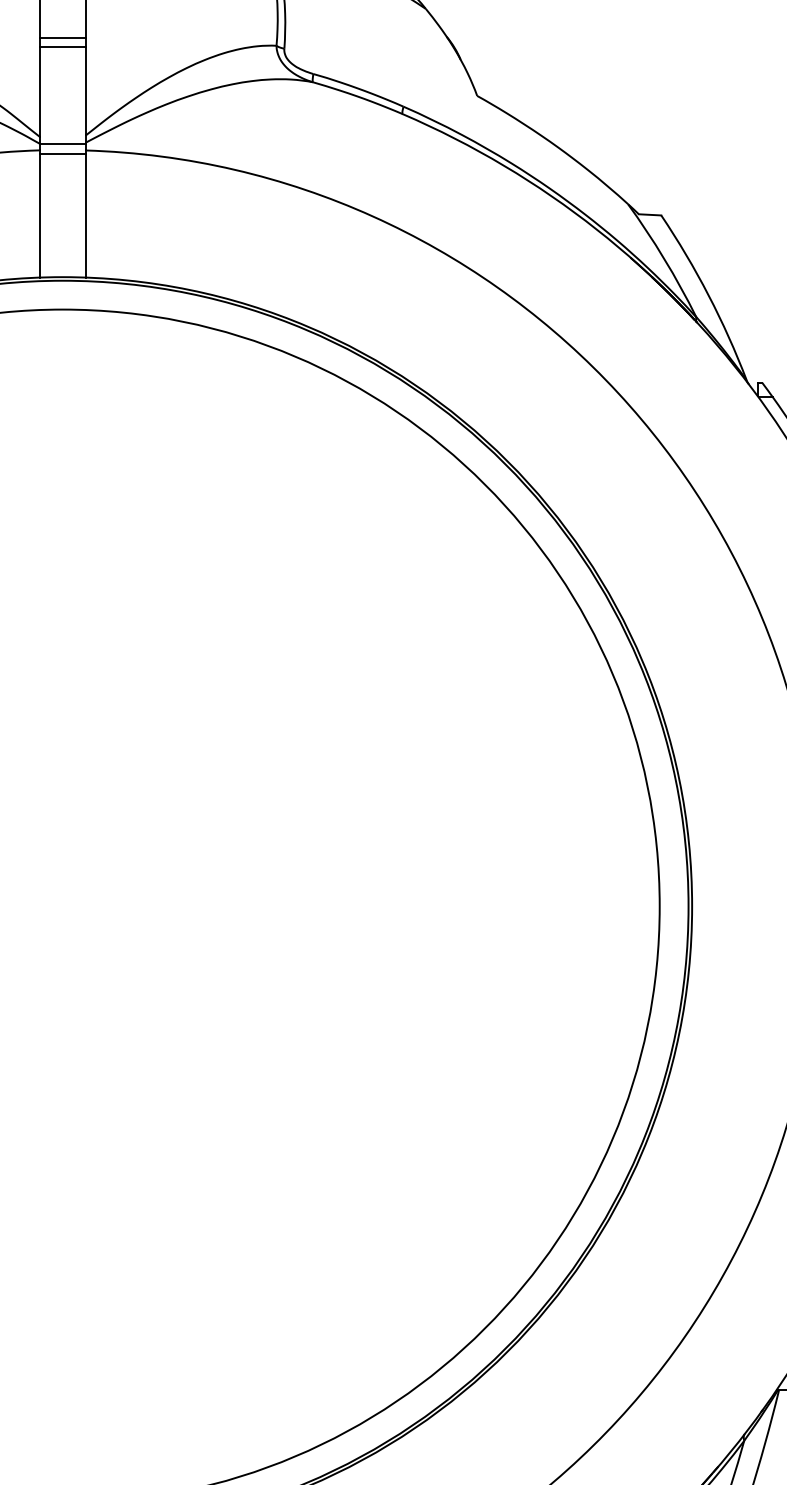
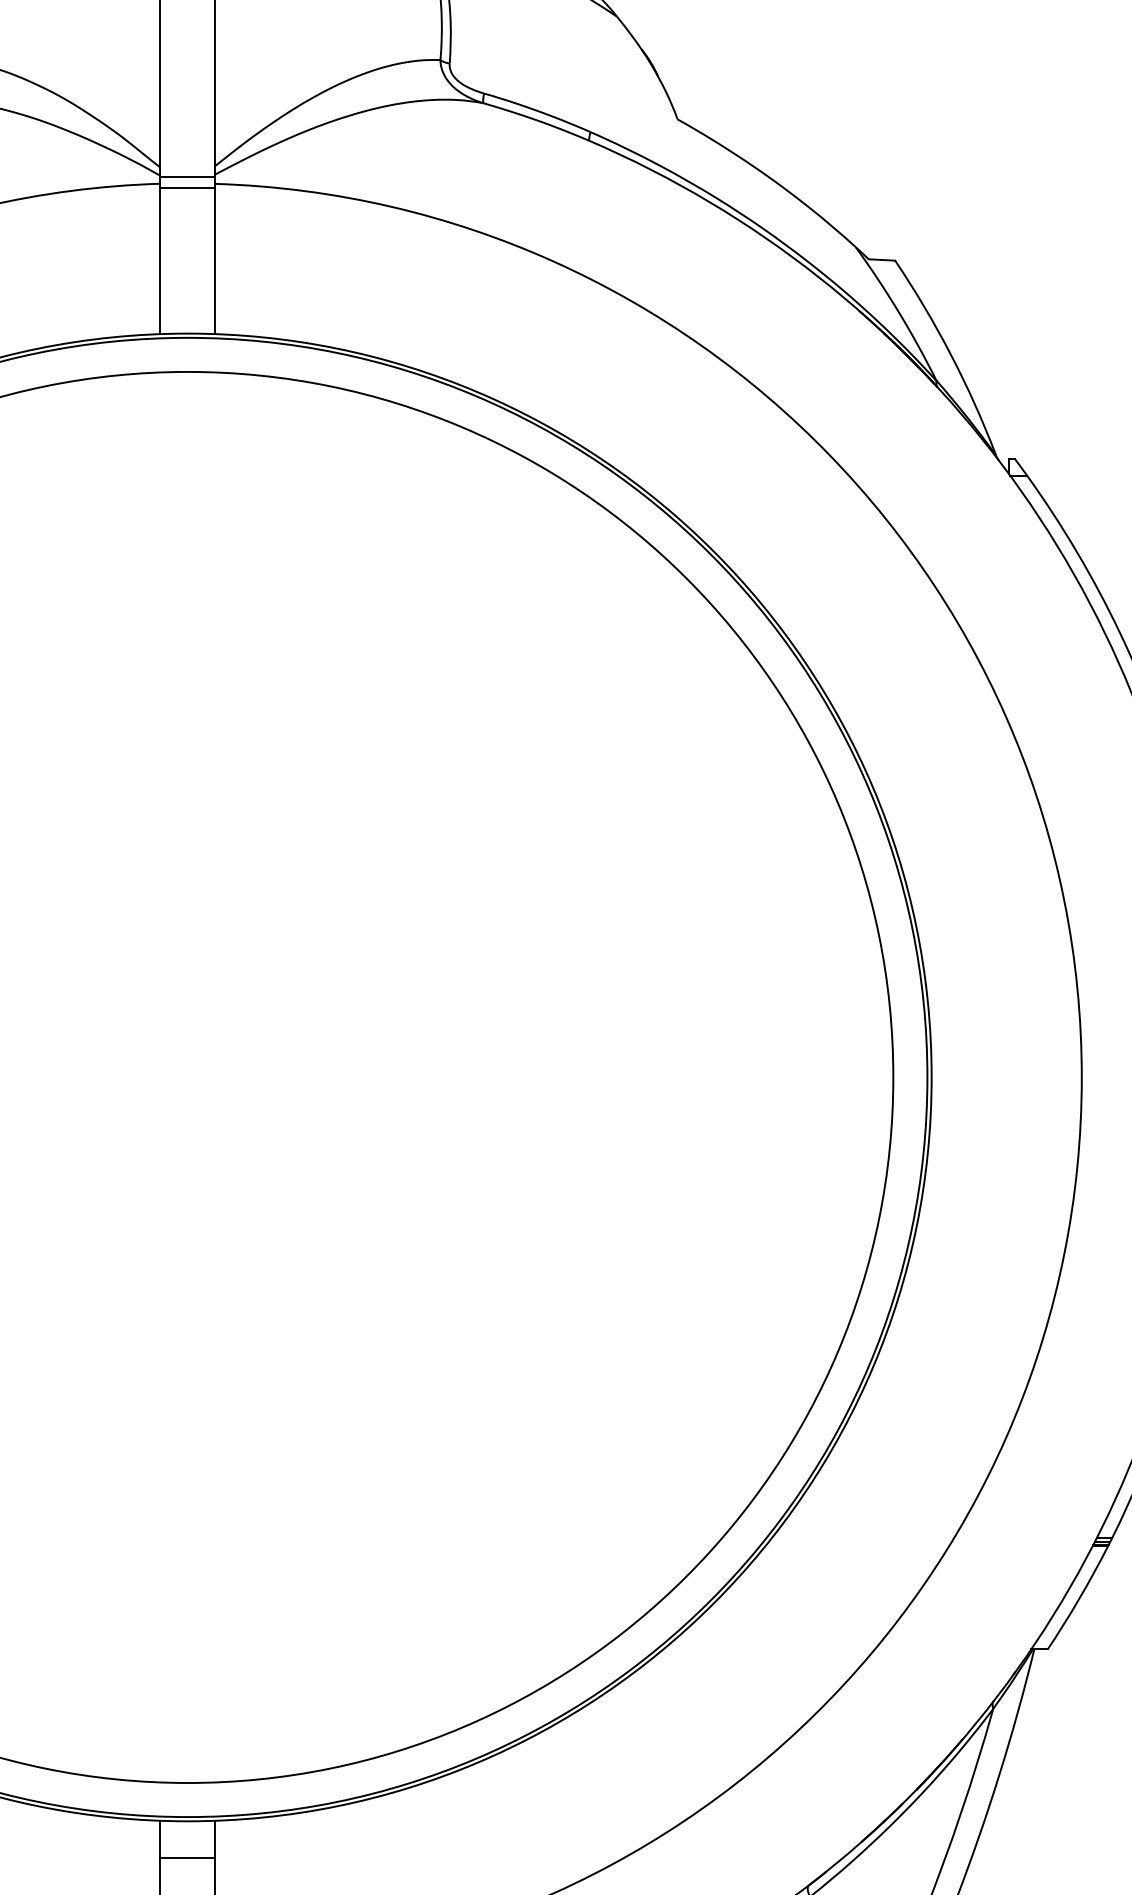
line: (62, 38) -> (187, 51), removed
line: (62, 47) -> (187, 62), removed

